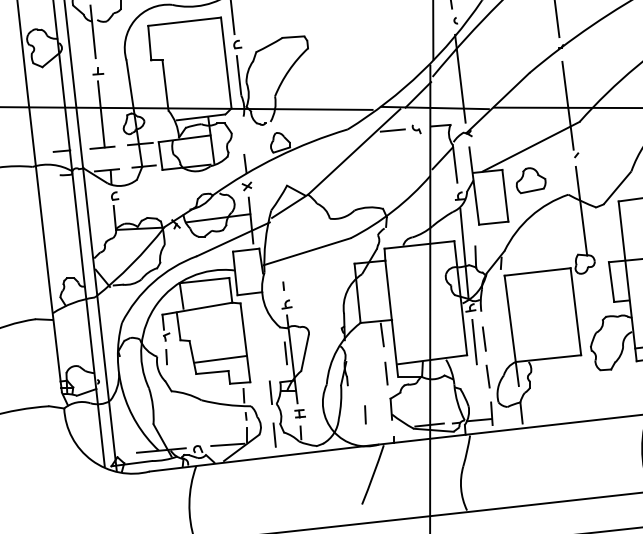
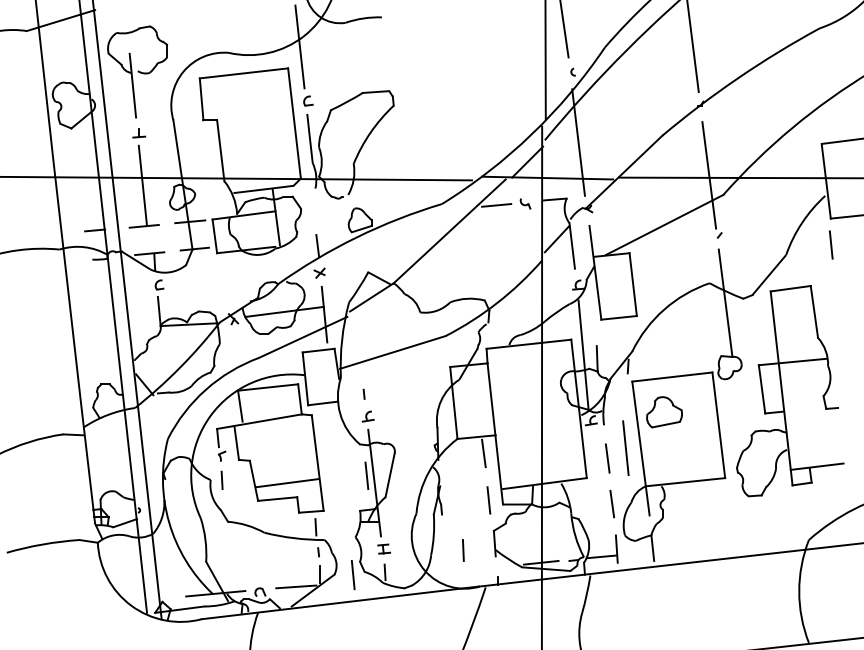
part: (531, 180) -> (664, 412), moved
line: (474, 341) -> (625, 447), moved
line: (270, 392) -> (348, 523), removed

